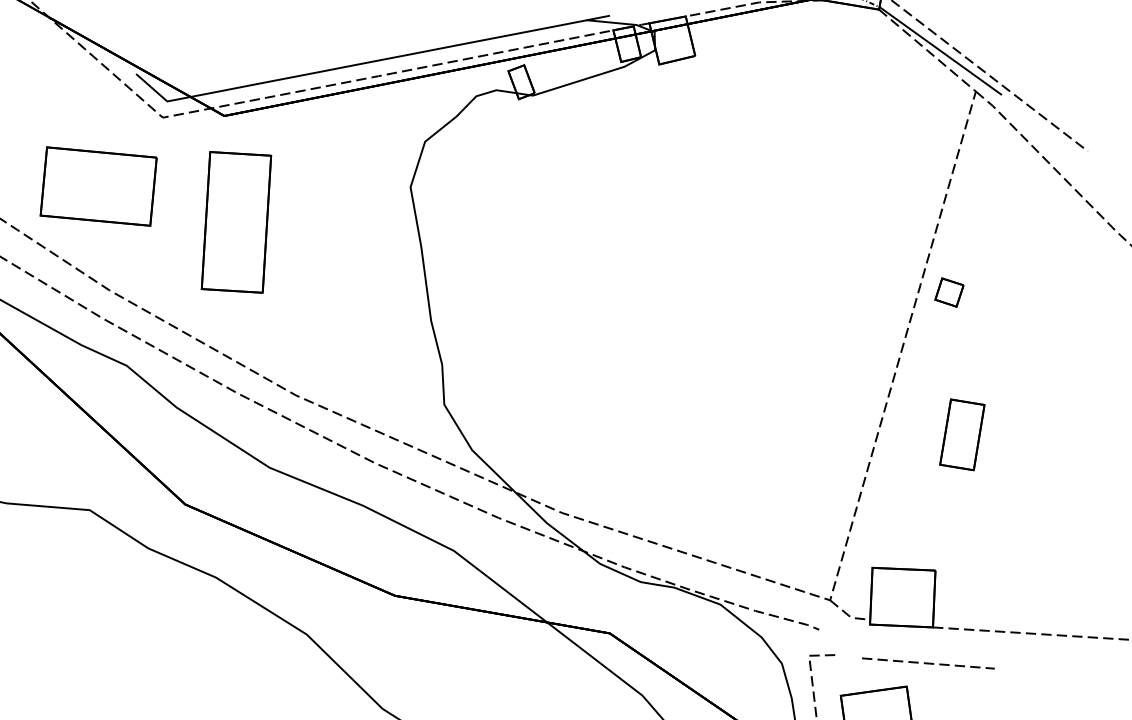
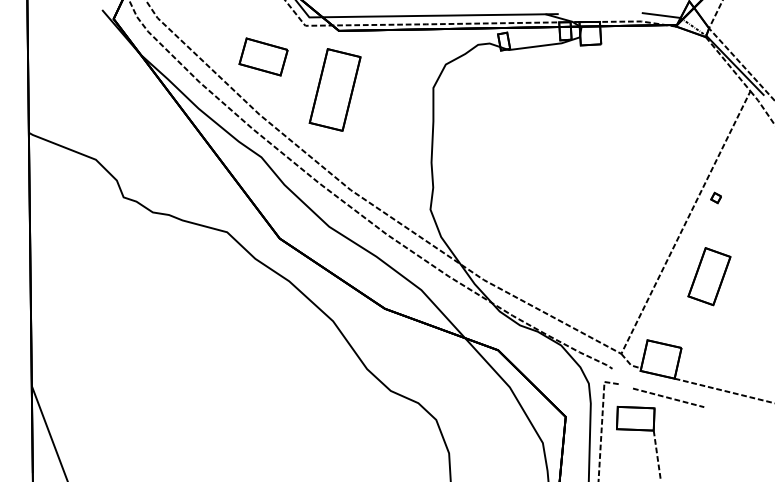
part: (98, 185) -> (263, 56), size x0.7
part: (947, 291) -> (715, 197), size x0.6
part: (962, 434) -> (709, 276), size x1.4

